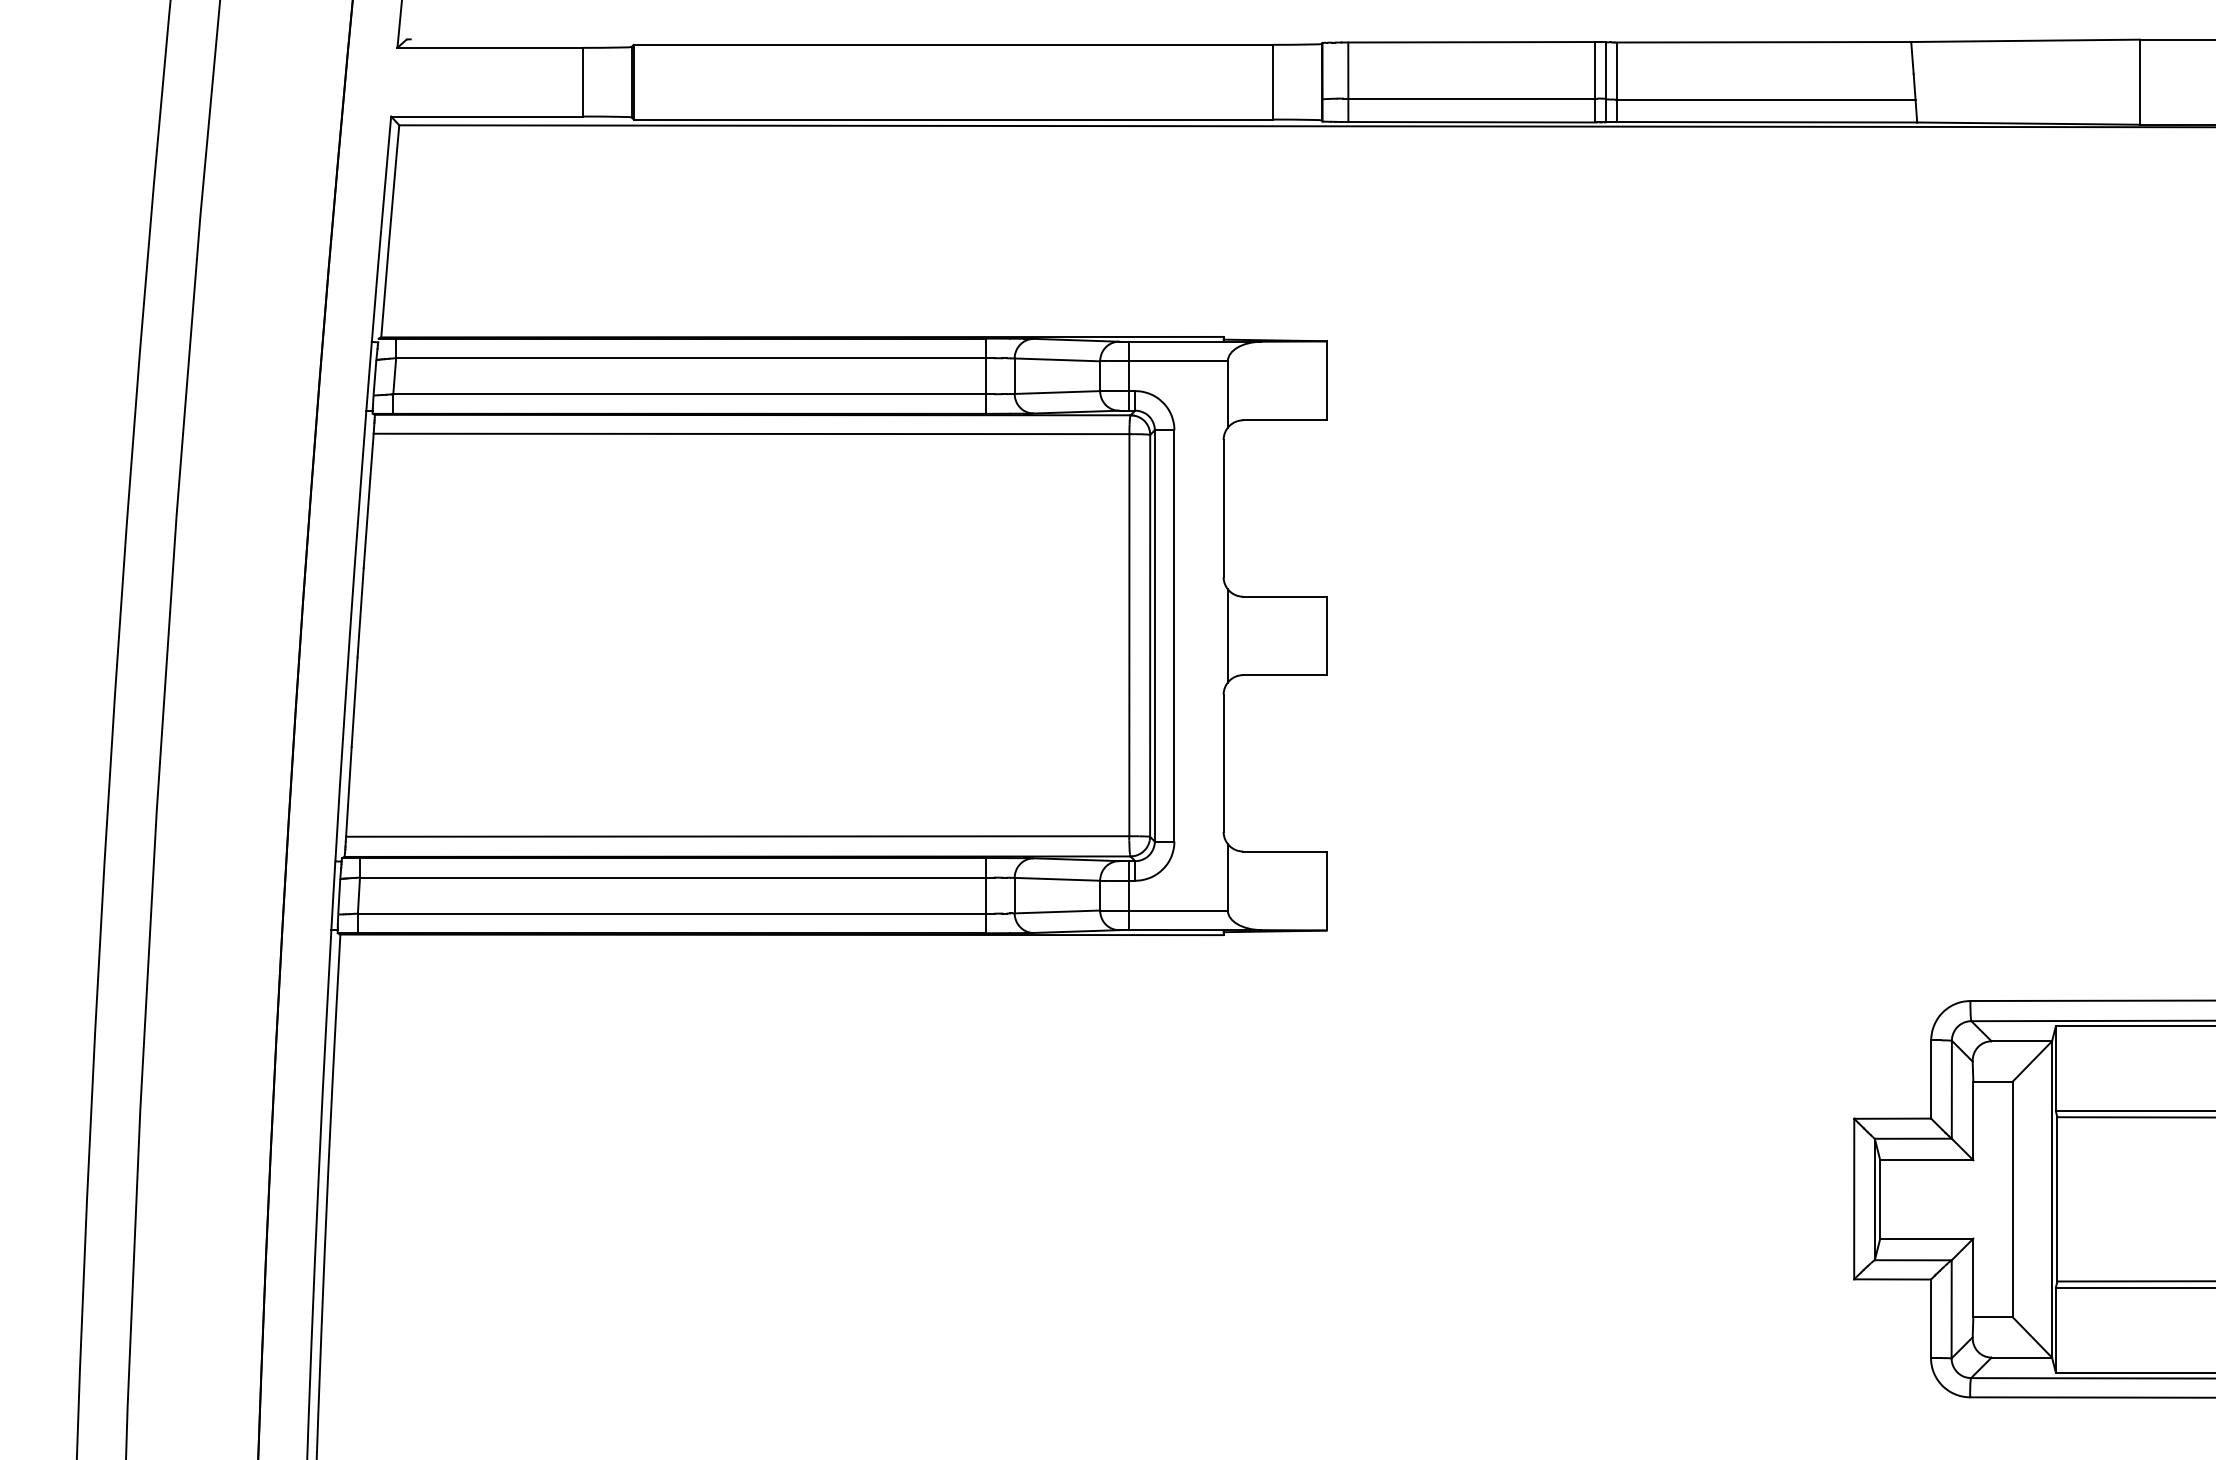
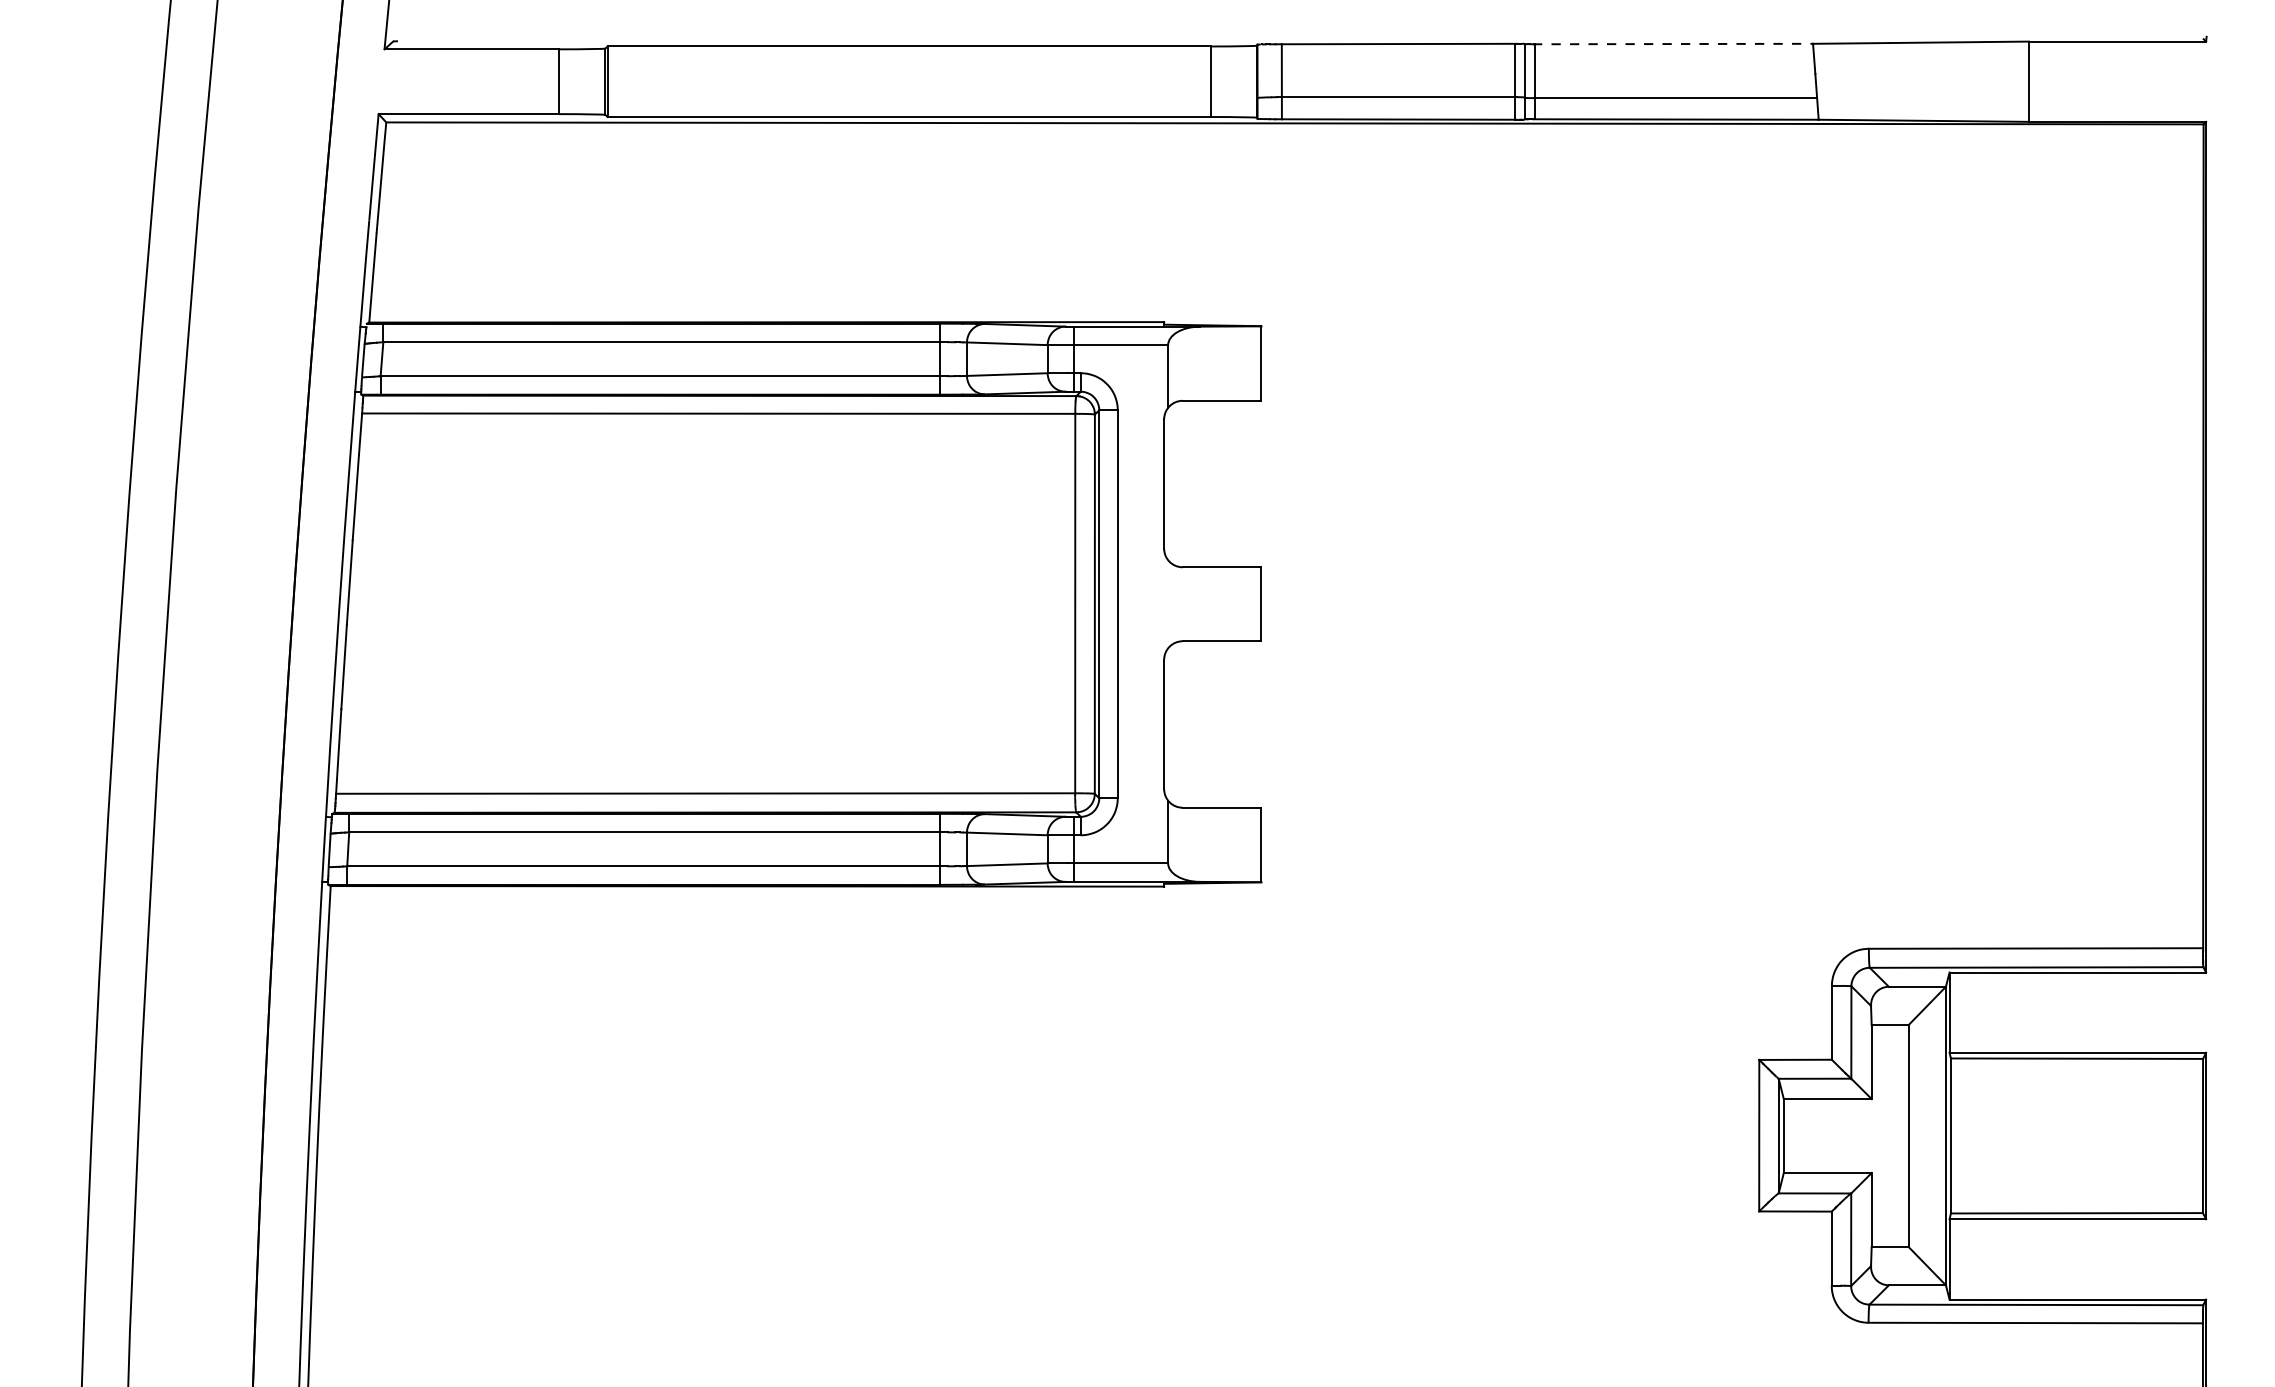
line: (1763, 42) -> (1673, 44), solid -> dashed
line: (1228, 636) -> (1168, 604), removed

